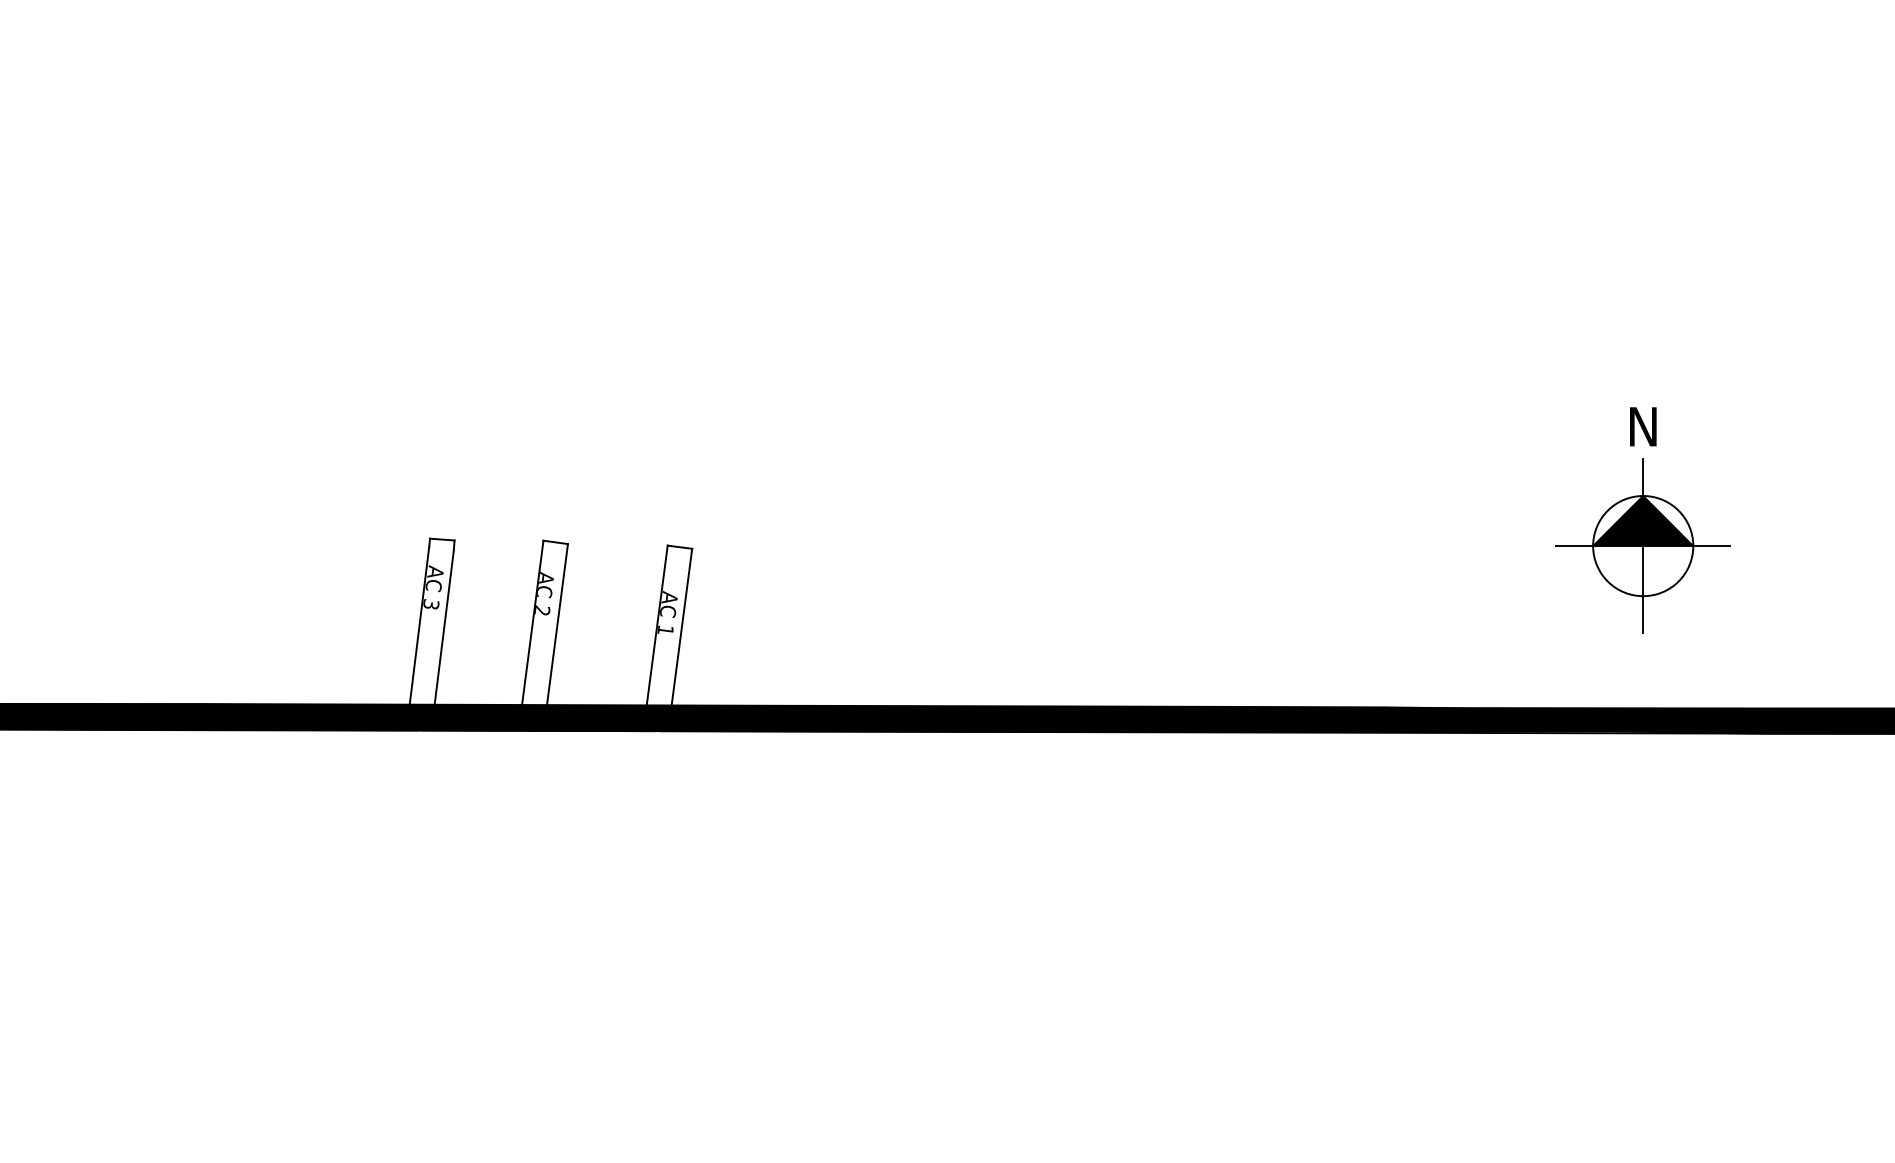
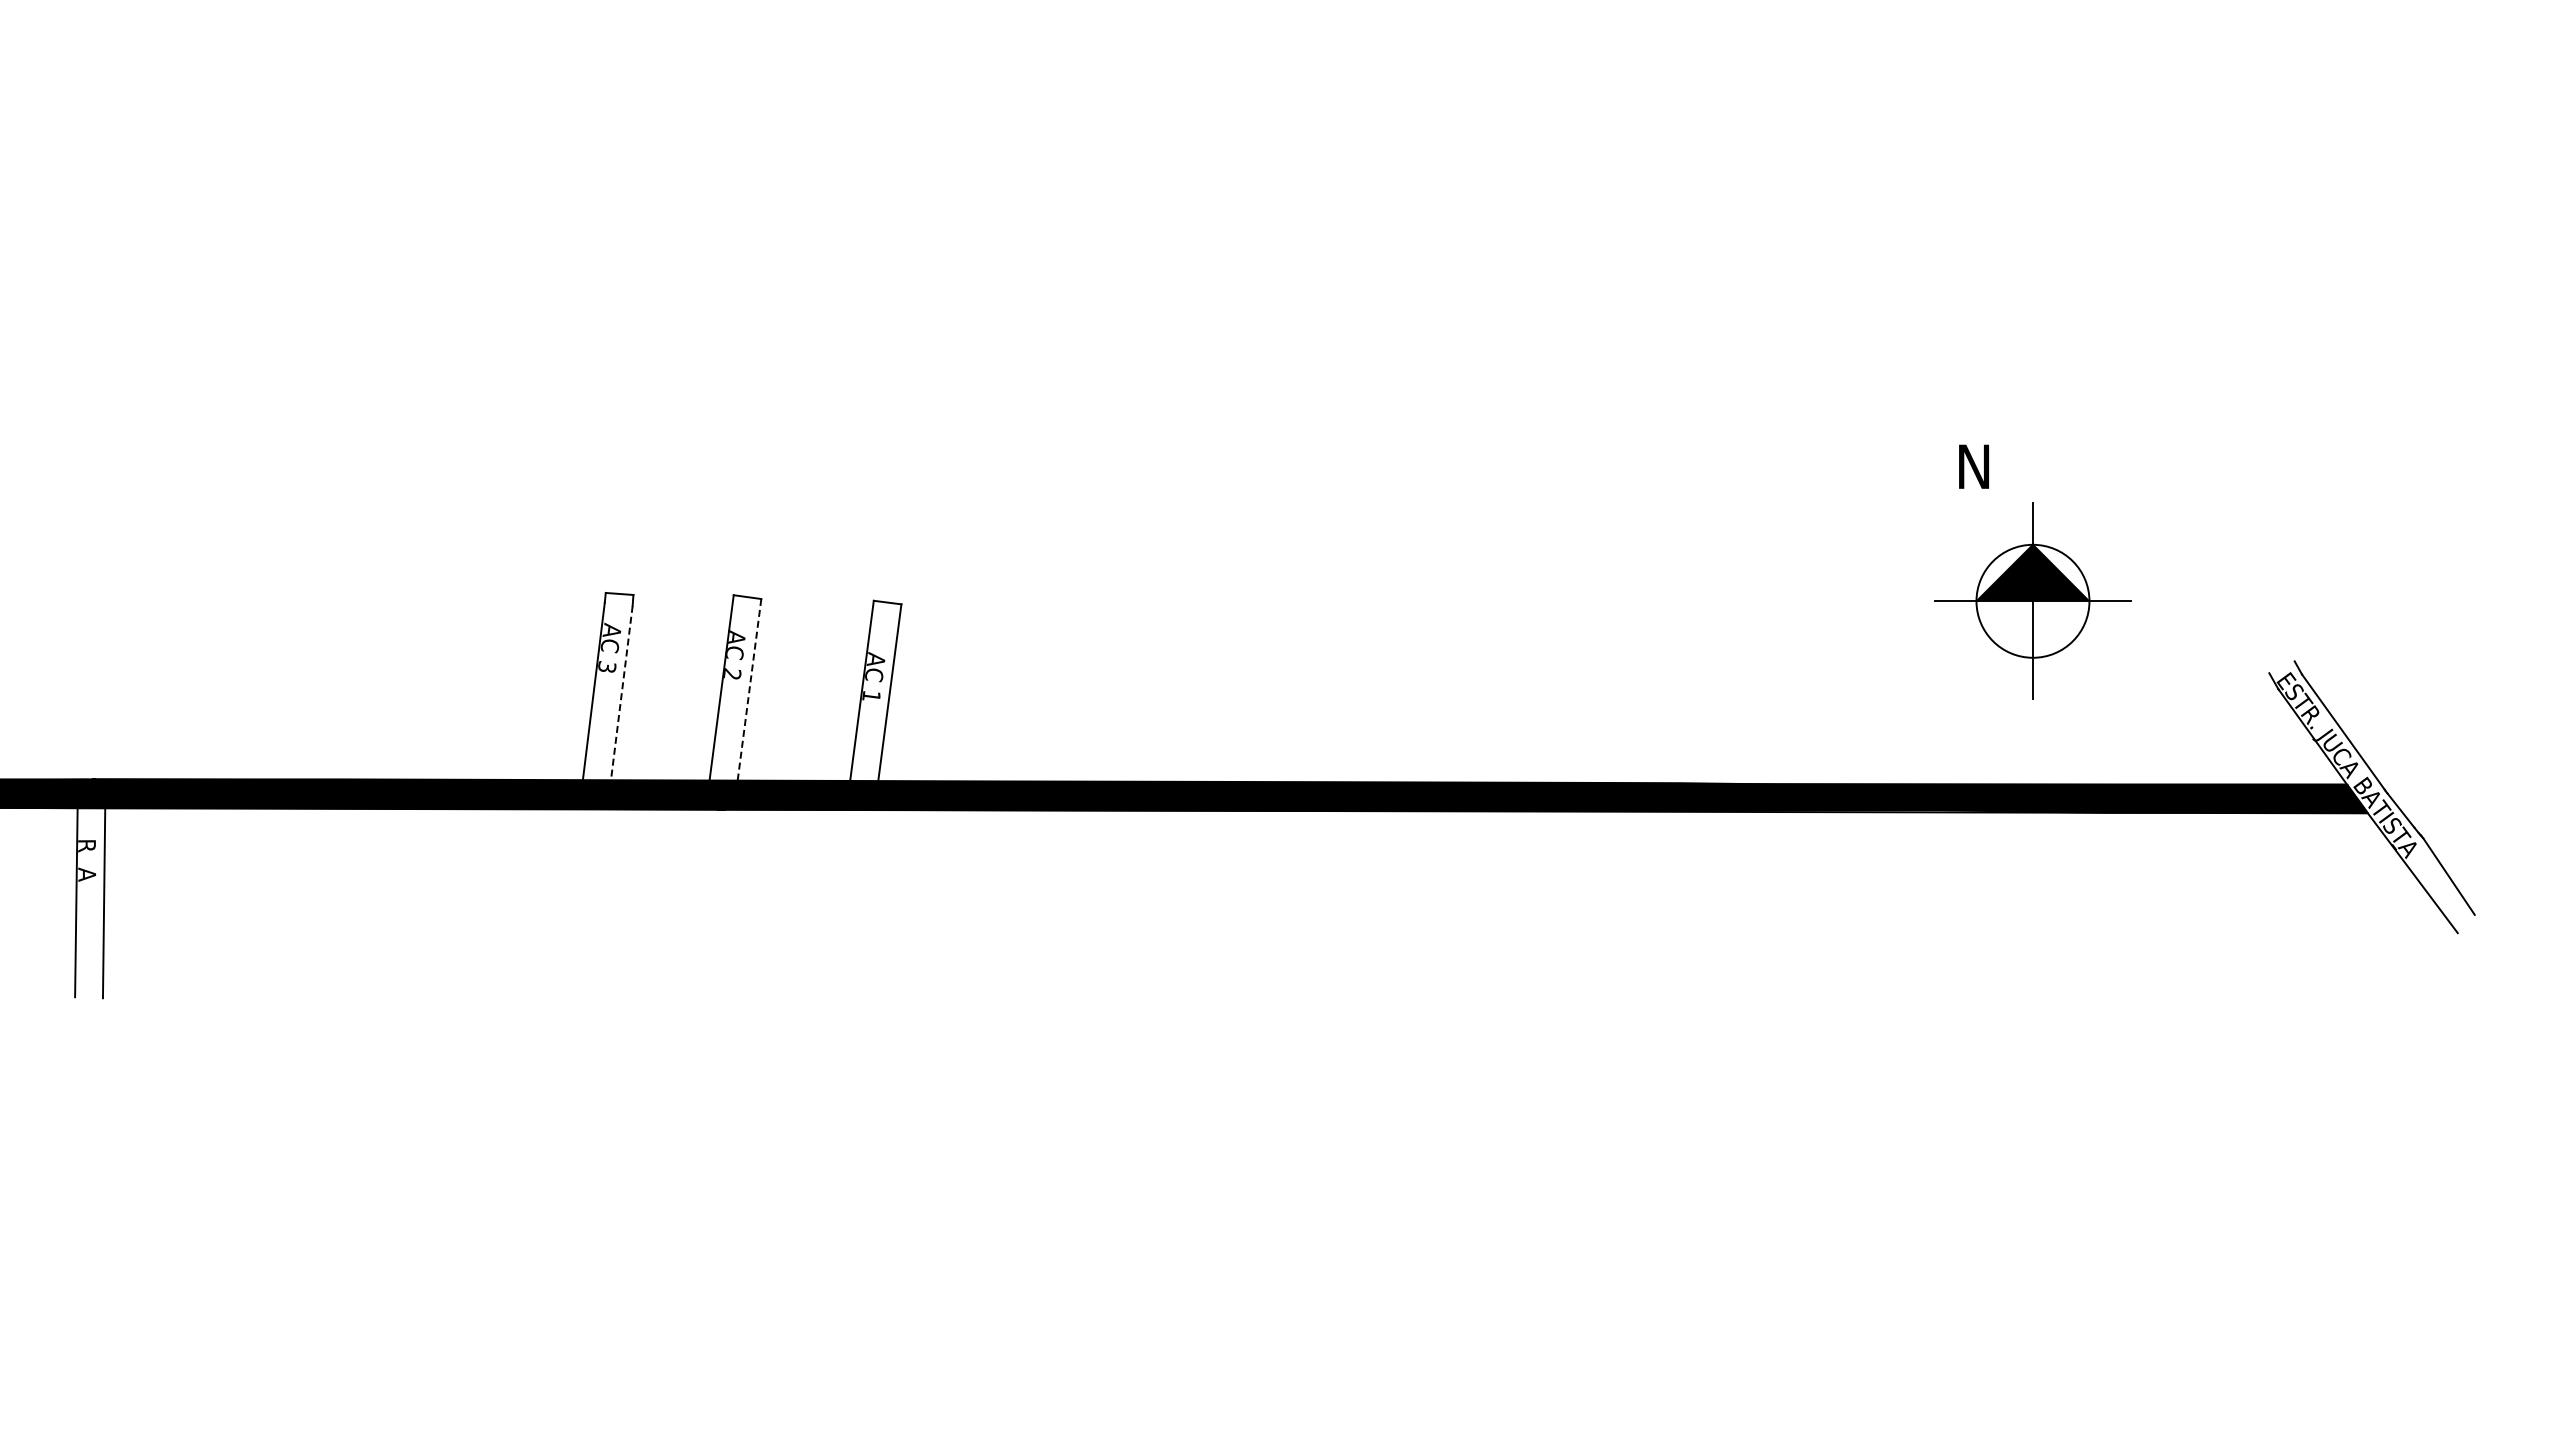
part: (1642, 545) -> (2032, 600), moved
line: (557, 625) -> (749, 690), solid -> dashed
line: (443, 628) -> (621, 694), solid -> dashed

